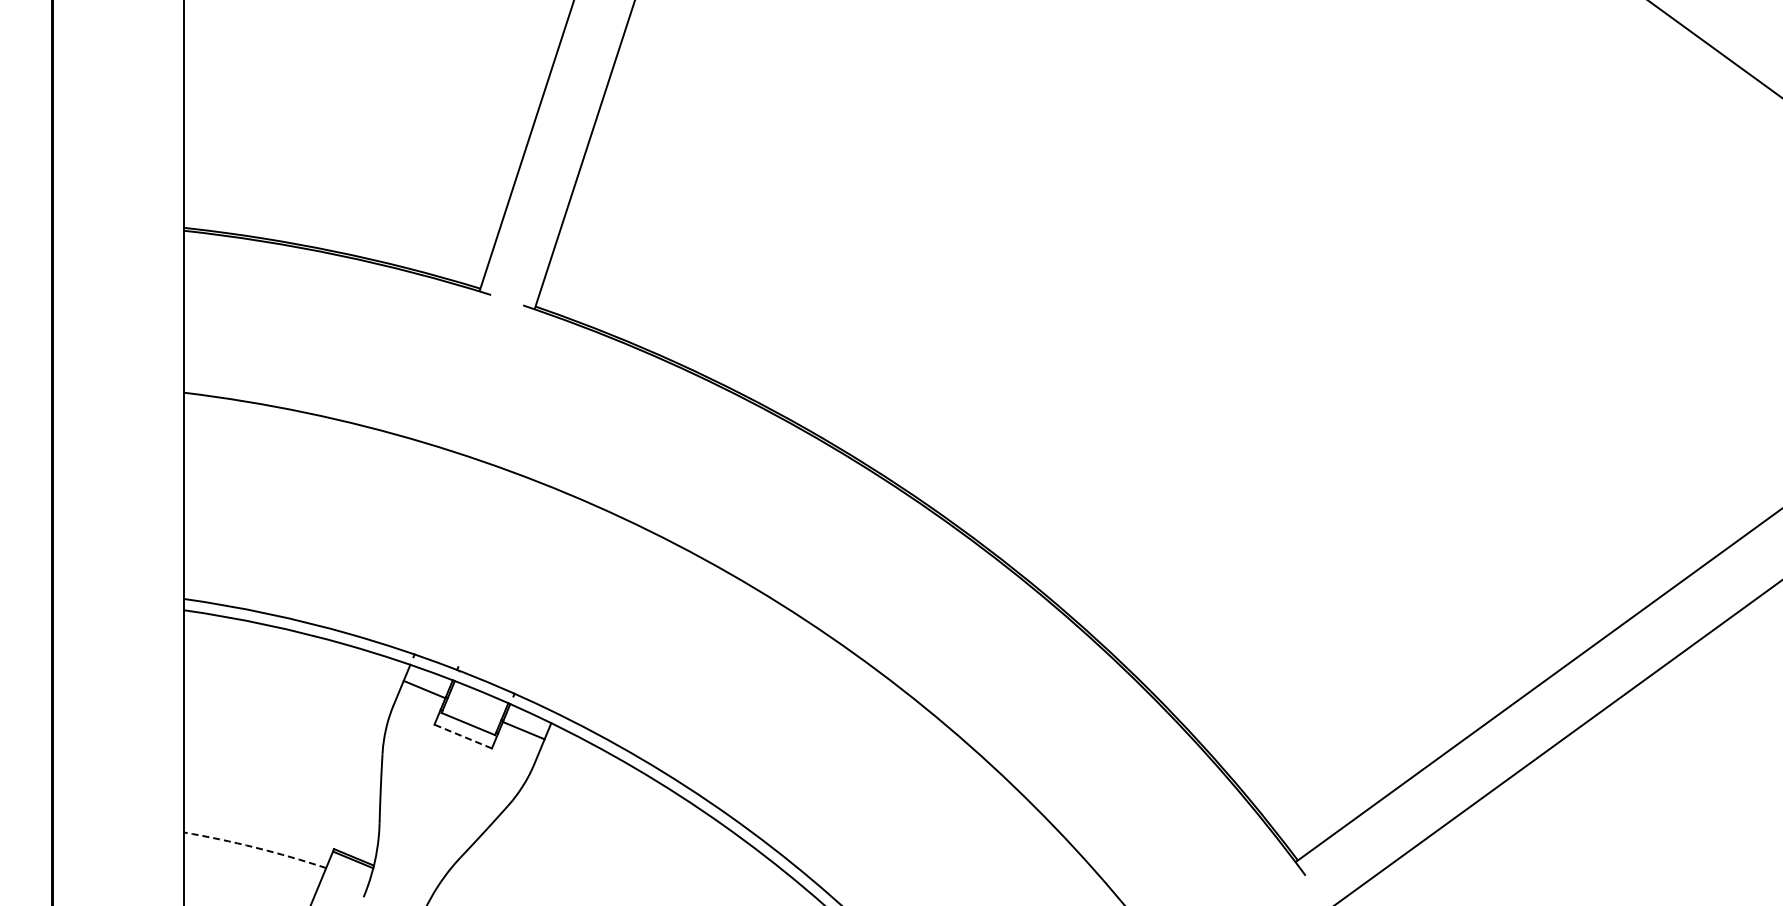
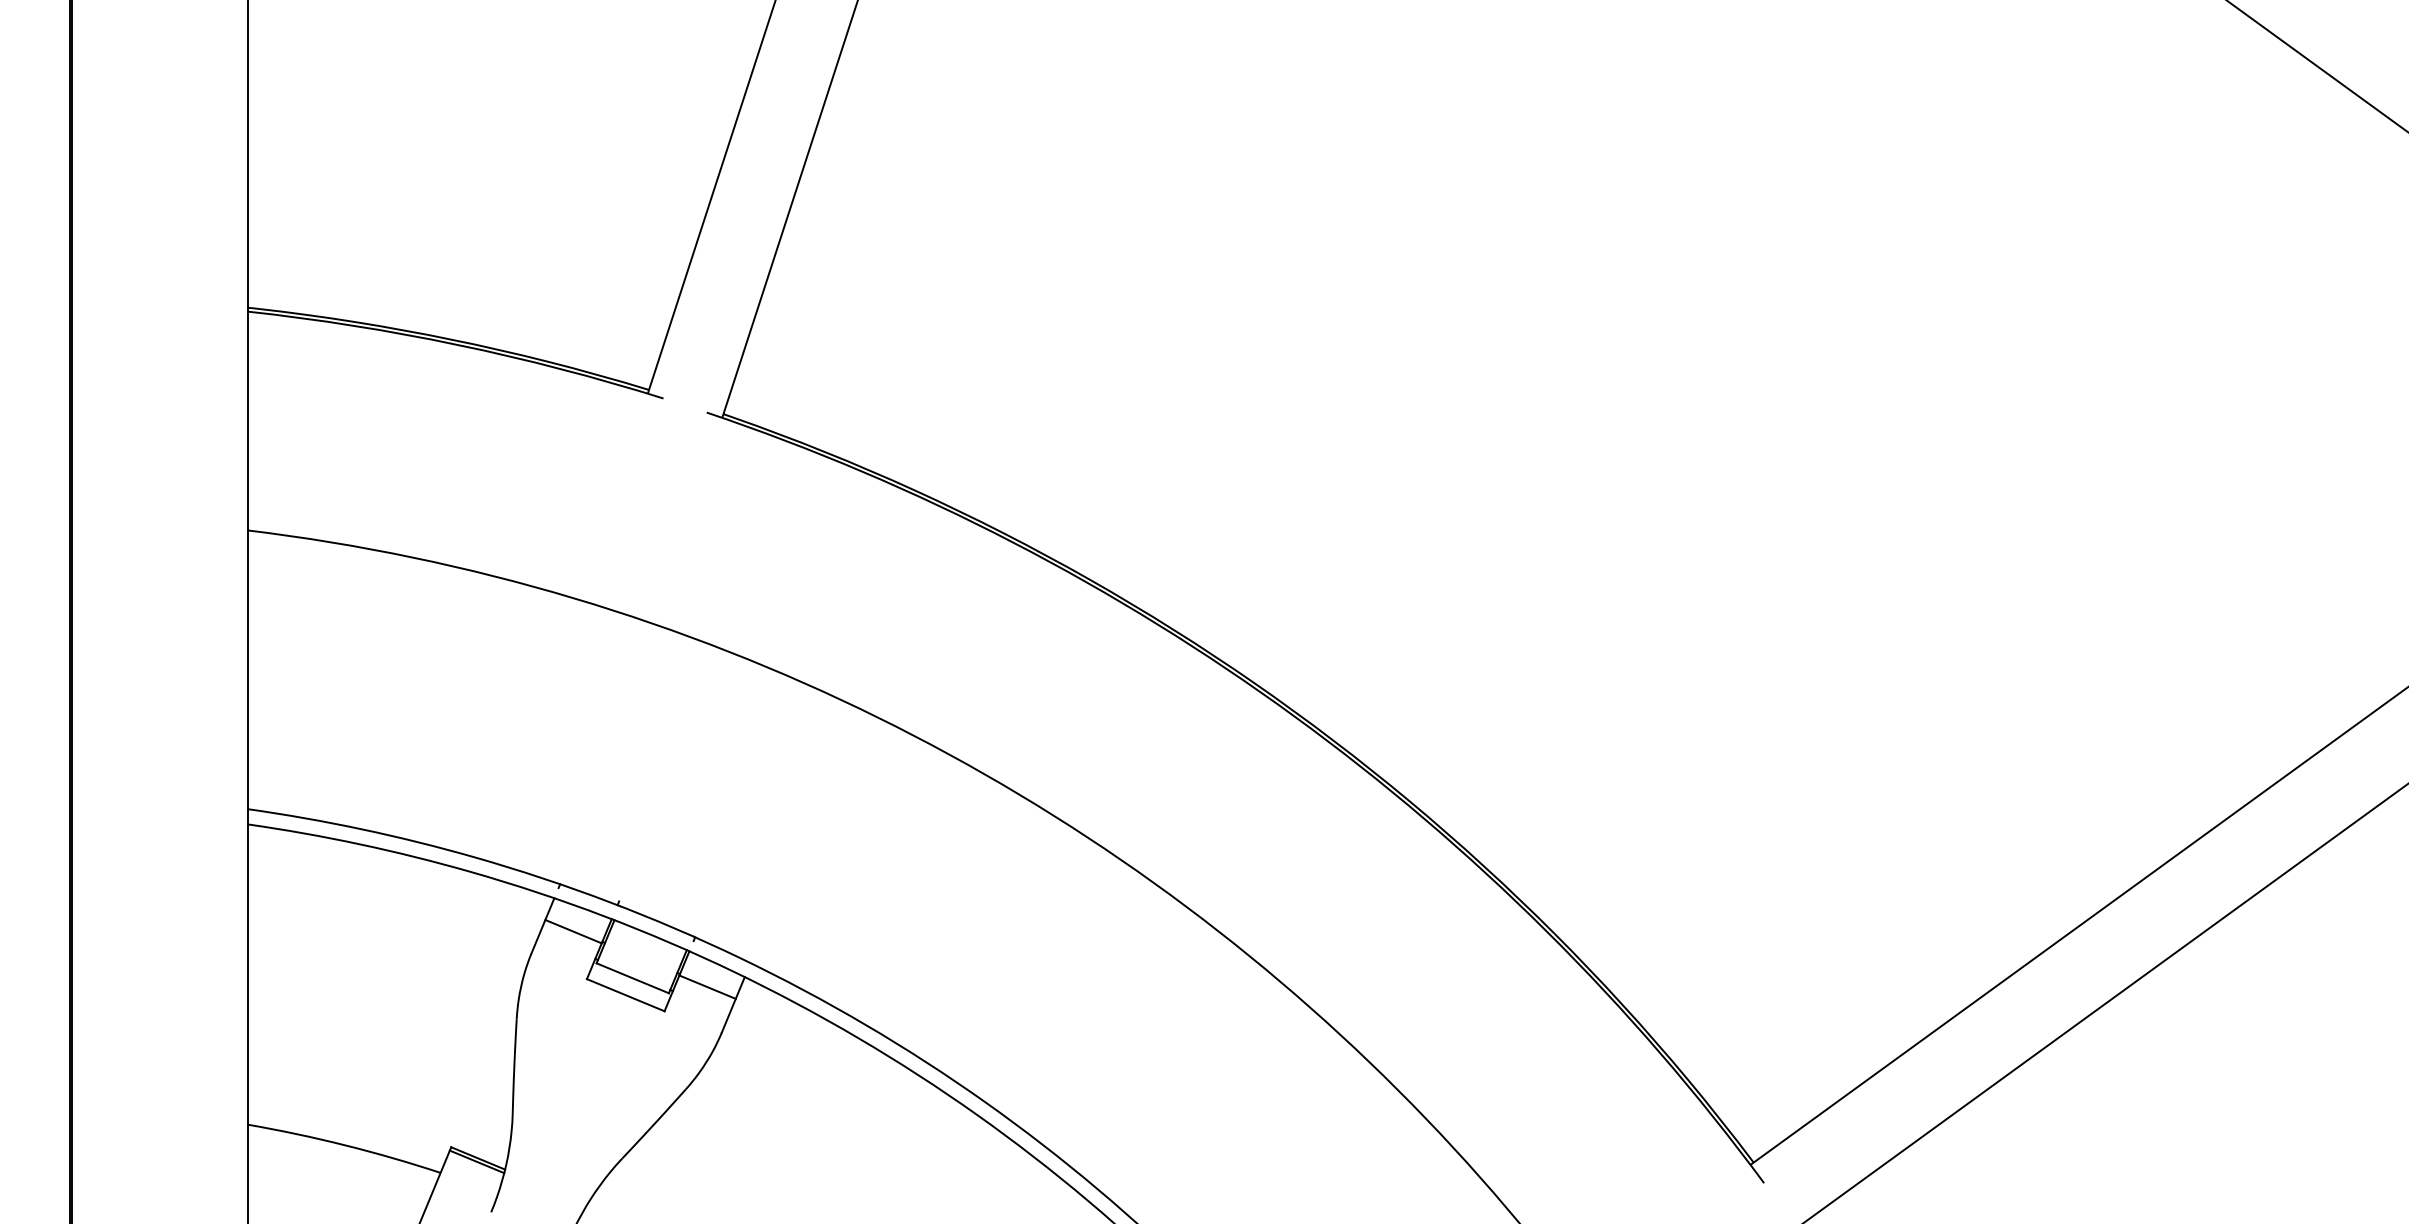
line: (462, 736) -> (624, 995), dashed -> solid
arc: (255, 847) -> (345, 1145), dashed -> solid

